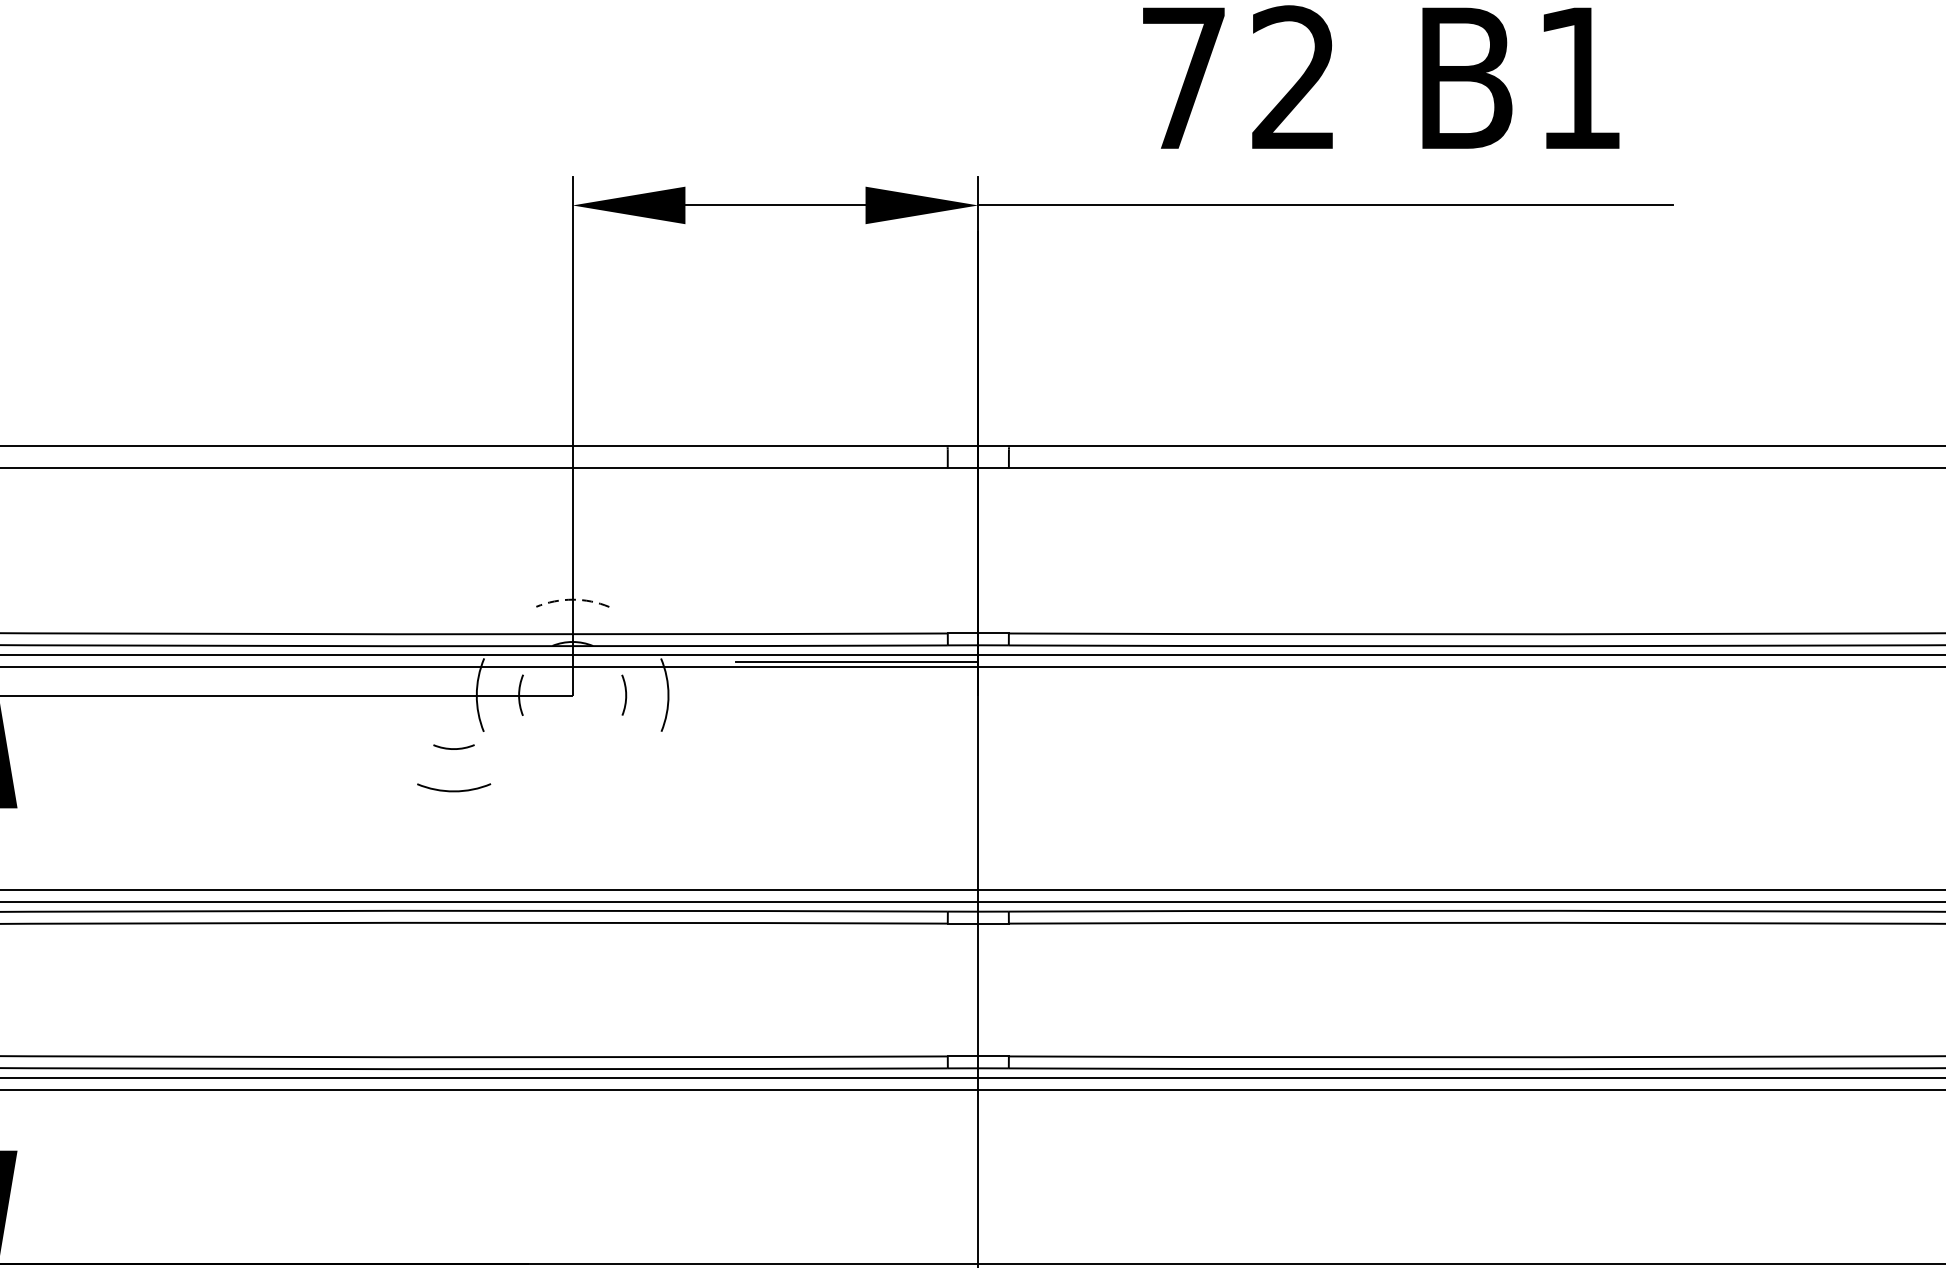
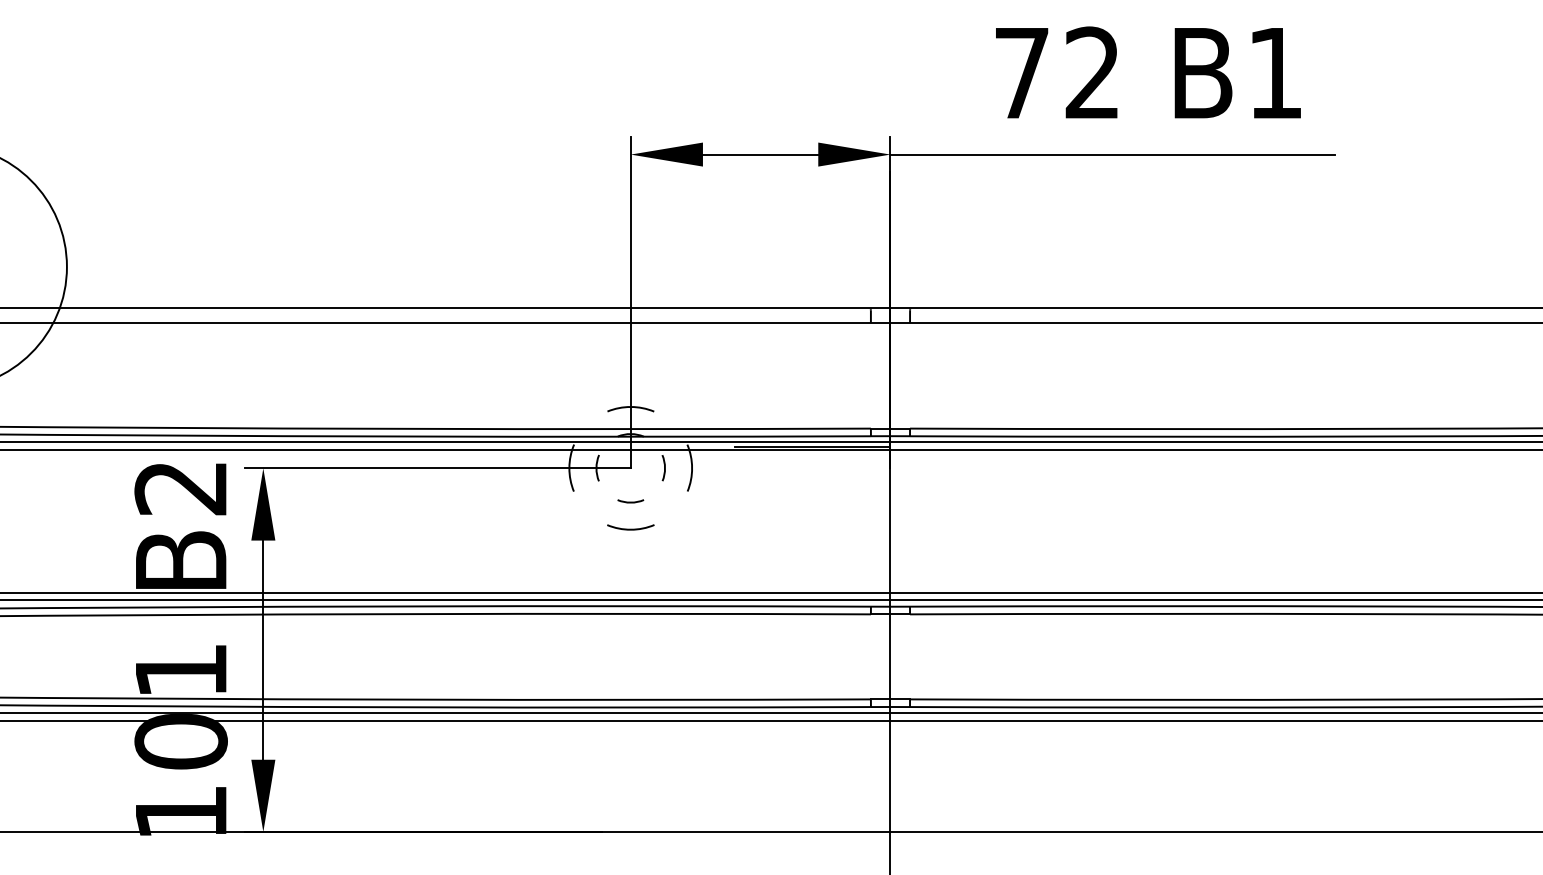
arc: (572, 598) -> (630, 406), dashed -> solid
arc: (453, 747) -> (630, 501), moved
arc: (453, 789) -> (630, 528), moved

